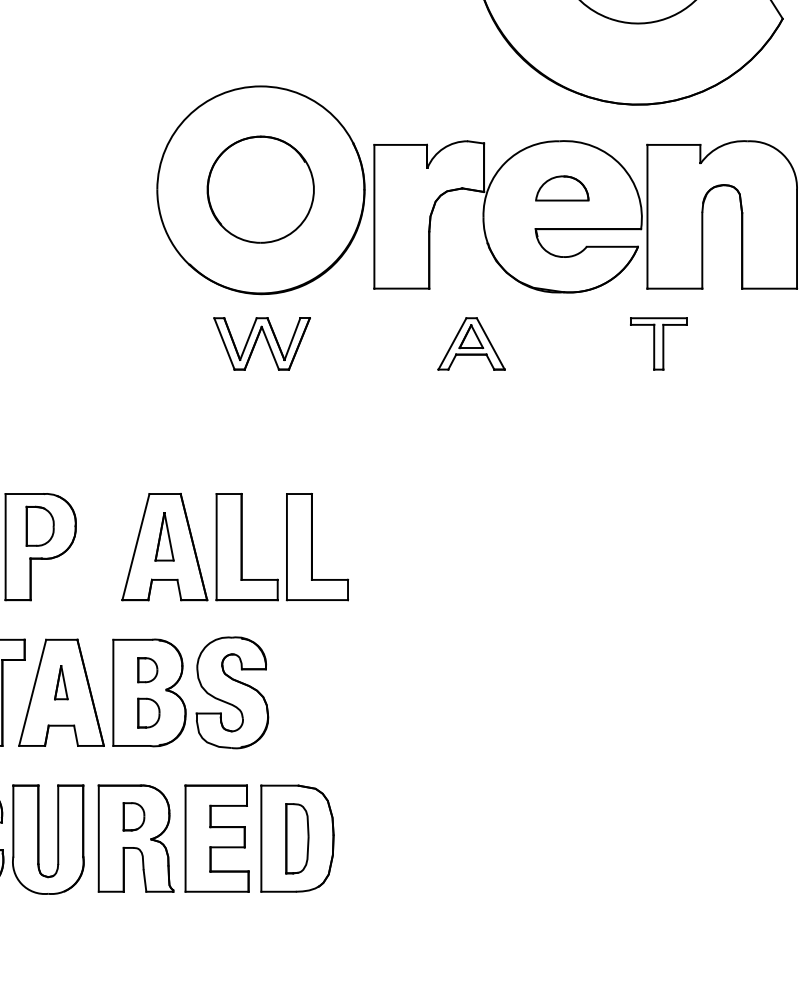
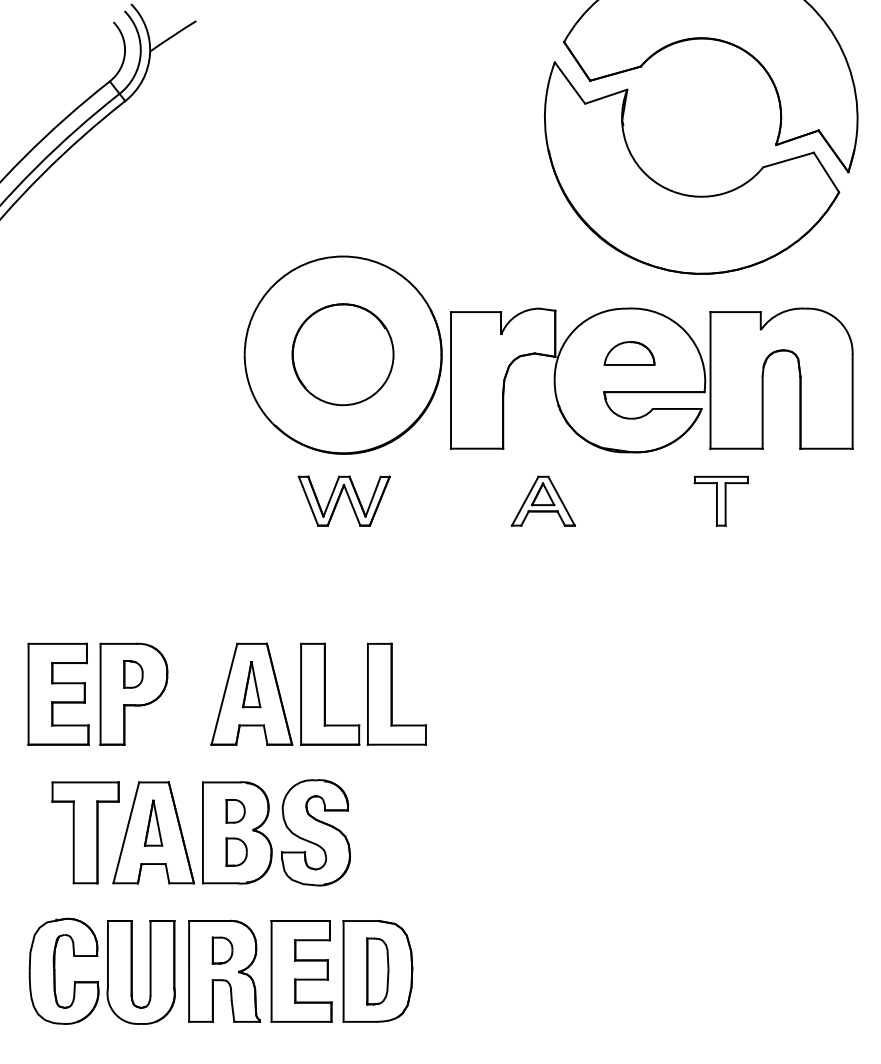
part: (40, 526) -> (133, 674), size x0.71
part: (61, 681) -> (153, 822), size x1.43

